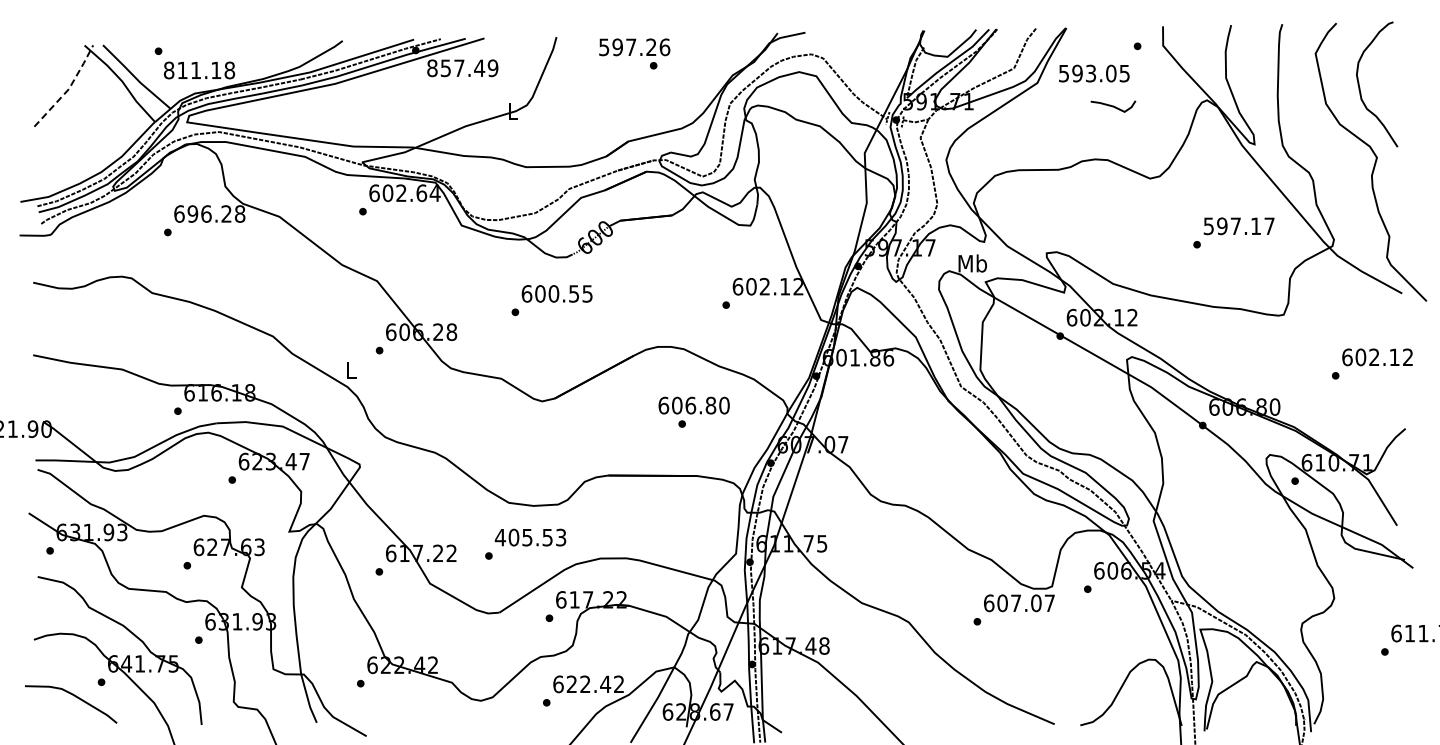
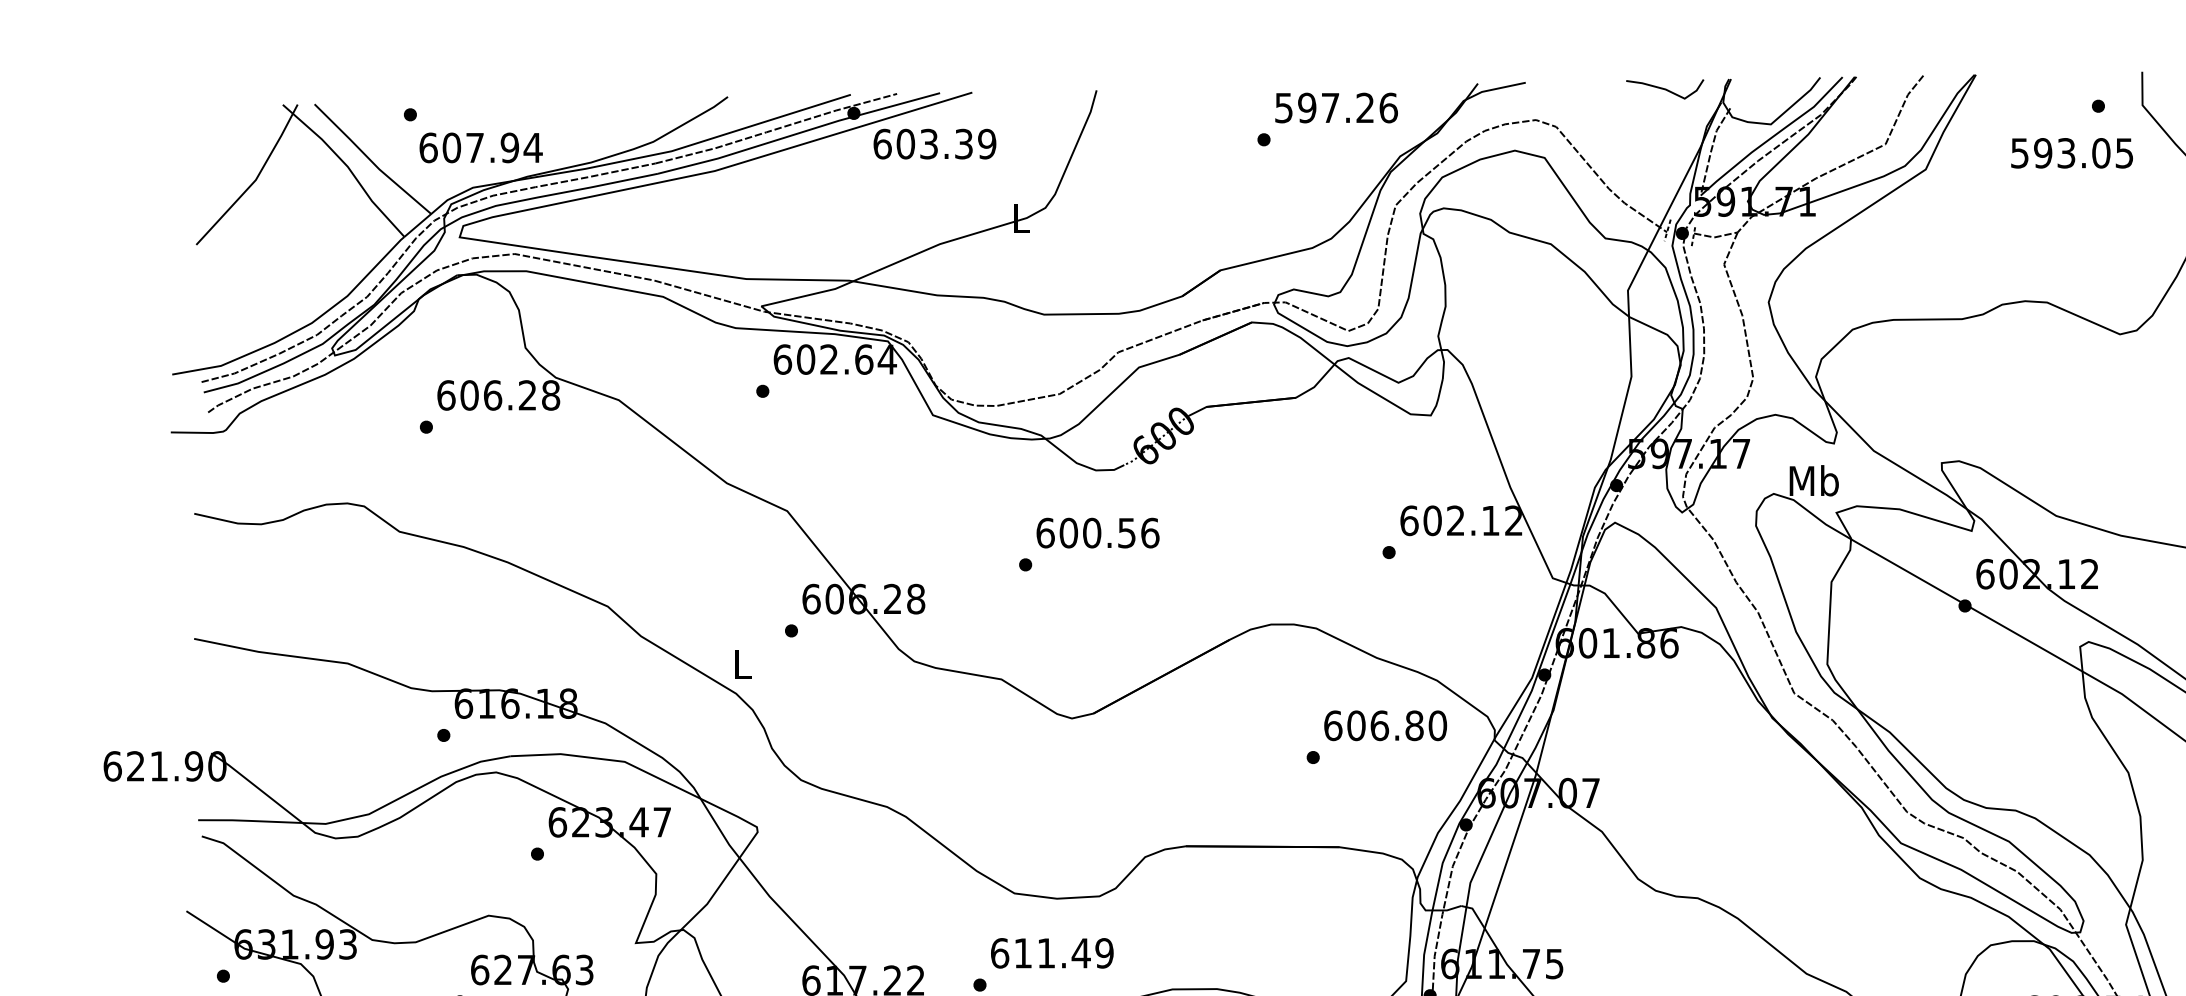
text: (634, 47) -> (1336, 108), moved
text: (456, 68) -> (924, 144), 857.49 -> 603.39
text: (199, 70) -> (480, 147), 811.18 -> 607.94
text: (1094, 73) -> (2072, 153), moved
line: (68, 89) -> (255, 180), dashed -> solid
curve: (1113, 106) -> (1665, 89), moved
text: (192, 213) -> (468, 394), 696.28 -> 606.28
text: (587, 293) -> (1149, 532), 600.55 -> 600.56
text: (693, 405) -> (1384, 725), moved
text: (530, 537) -> (1051, 953), 405.53 -> 611.49

